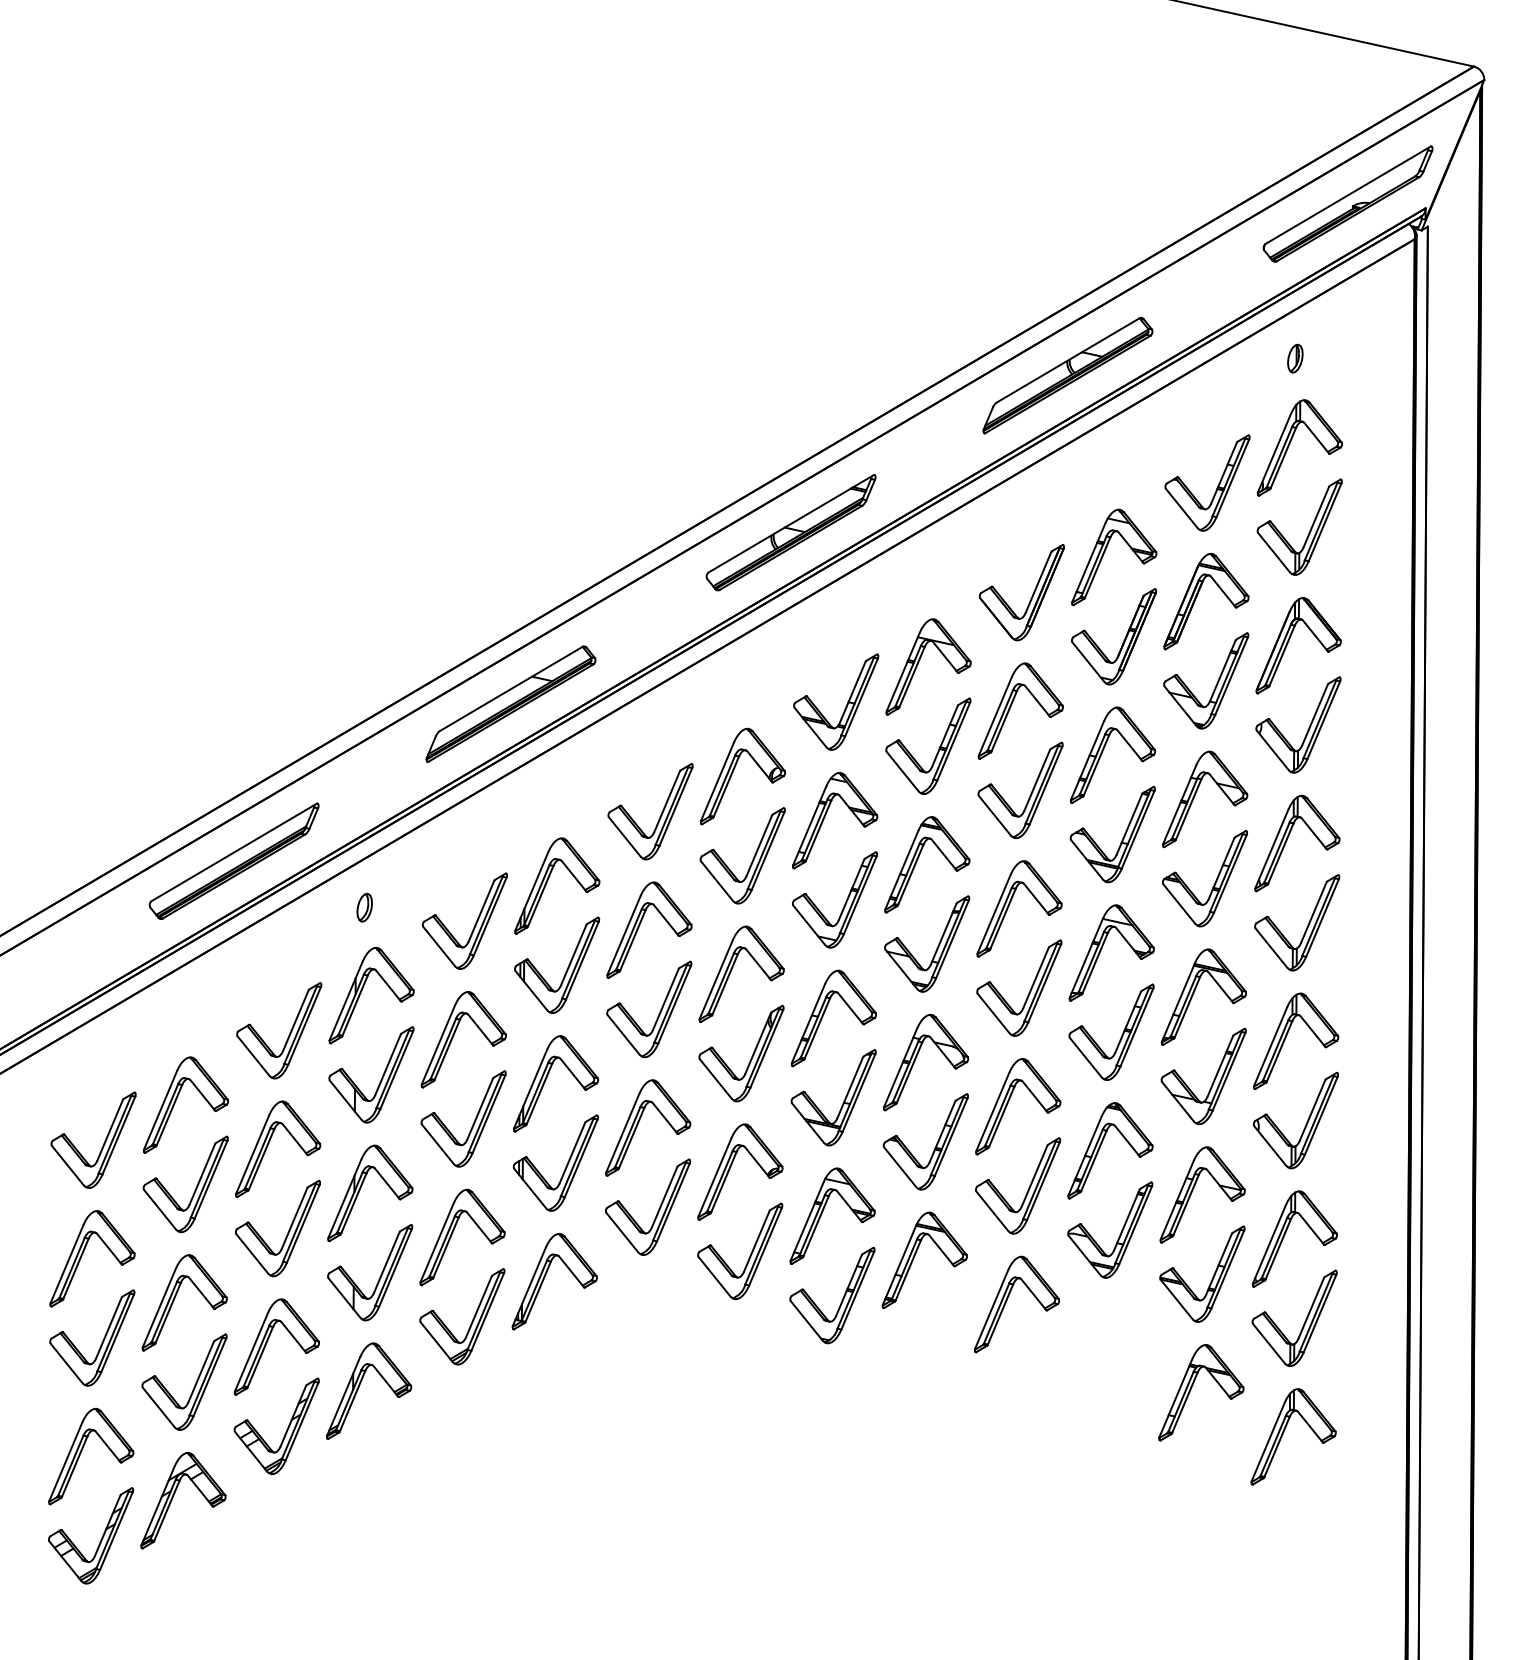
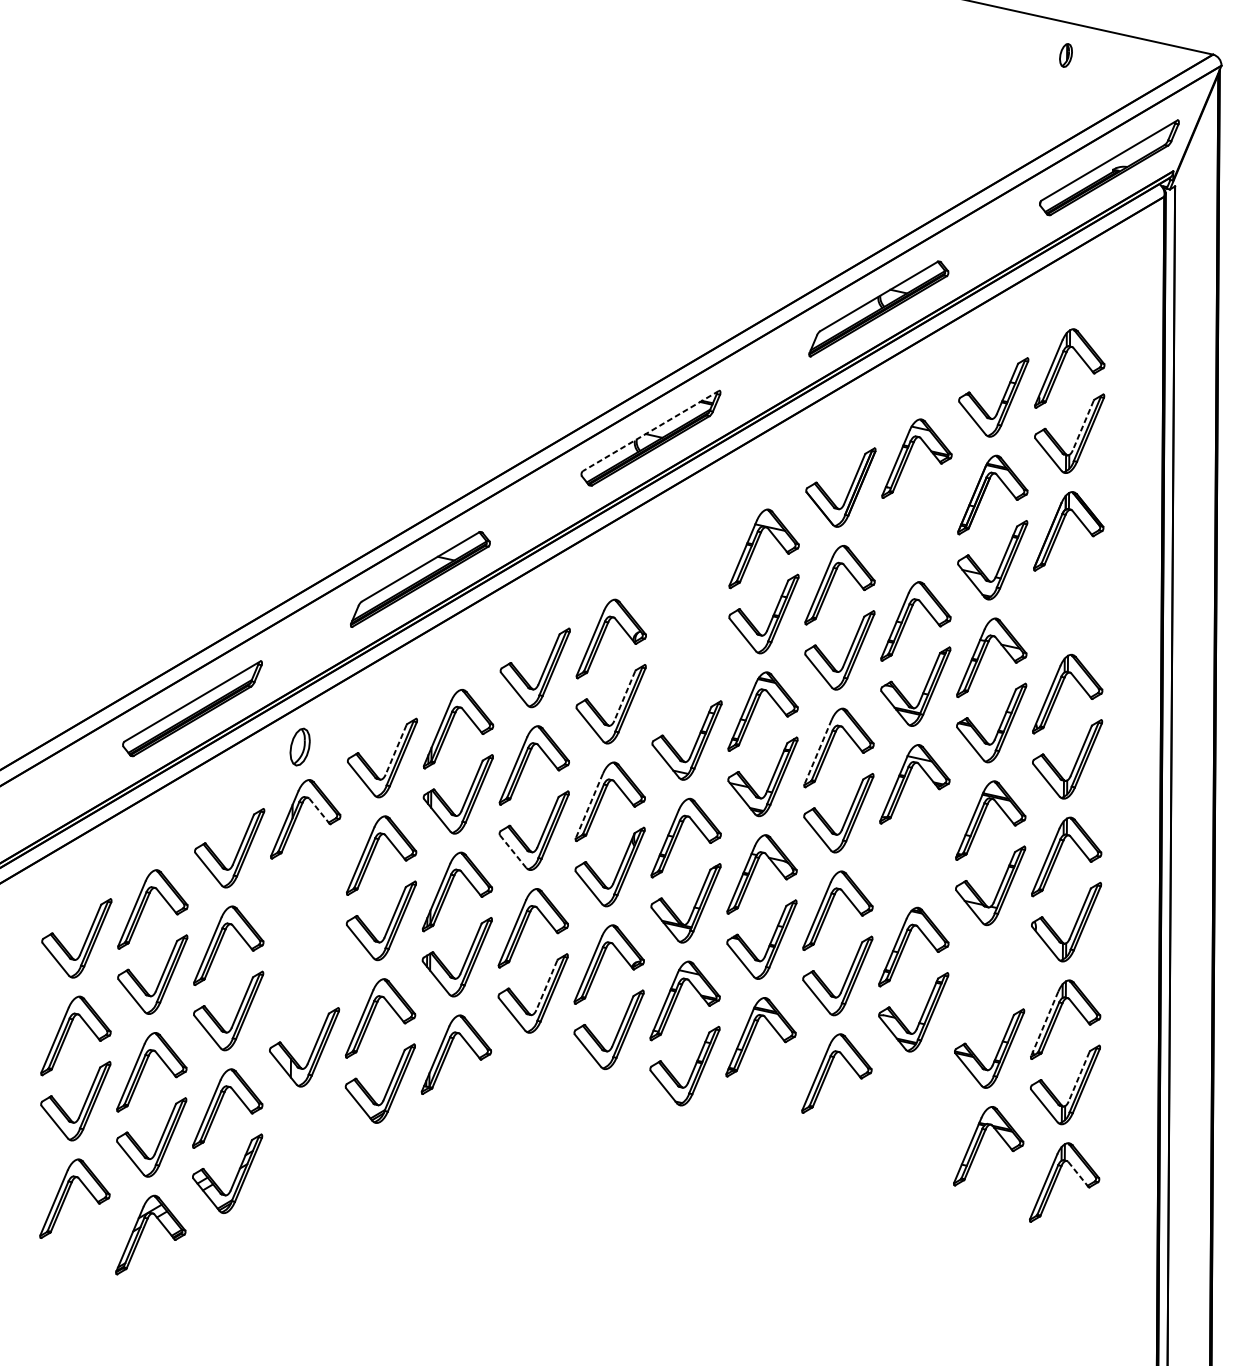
part: (1295, 358) -> (1066, 55), moved
line: (1316, 517) -> (1083, 425), solid -> dashed
line: (791, 523) -> (651, 430), solid -> dashed
part: (1123, 640) -> (924, 527), removed
part: (845, 706) -> (695, 581), removed
part: (1308, 727) -> (1076, 598), removed
part: (825, 817) -> (679, 672), removed
line: (759, 845) -> (624, 695), solid -> dashed
part: (364, 907) -> (299, 746), size x1.6
line: (481, 911) -> (396, 750), solid -> dashed
line: (994, 914) -> (818, 752), solid -> dashed
line: (716, 979) -> (589, 806), solid -> dashed
line: (388, 985) -> (319, 810), solid -> dashed
line: (623, 1035) -> (513, 852), solid -> dashed
part: (1121, 1035) -> (922, 852), removed
part: (380, 1079) -> (313, 888), removed
part: (361, 1188) -> (297, 978), removed
part: (1193, 1190) -> (982, 979), removed
line: (664, 1197) -> (546, 985), solid -> dashed
line: (1269, 1244) -> (1044, 1024), solid -> dashed
line: (1311, 1308) -> (1079, 1076), solid -> dashed
part: (360, 1385) -> (296, 1140), removed
line: (1310, 1427) -> (1078, 1174), solid -> dashed
part: (100, 1539) -> (82, 1266), removed

